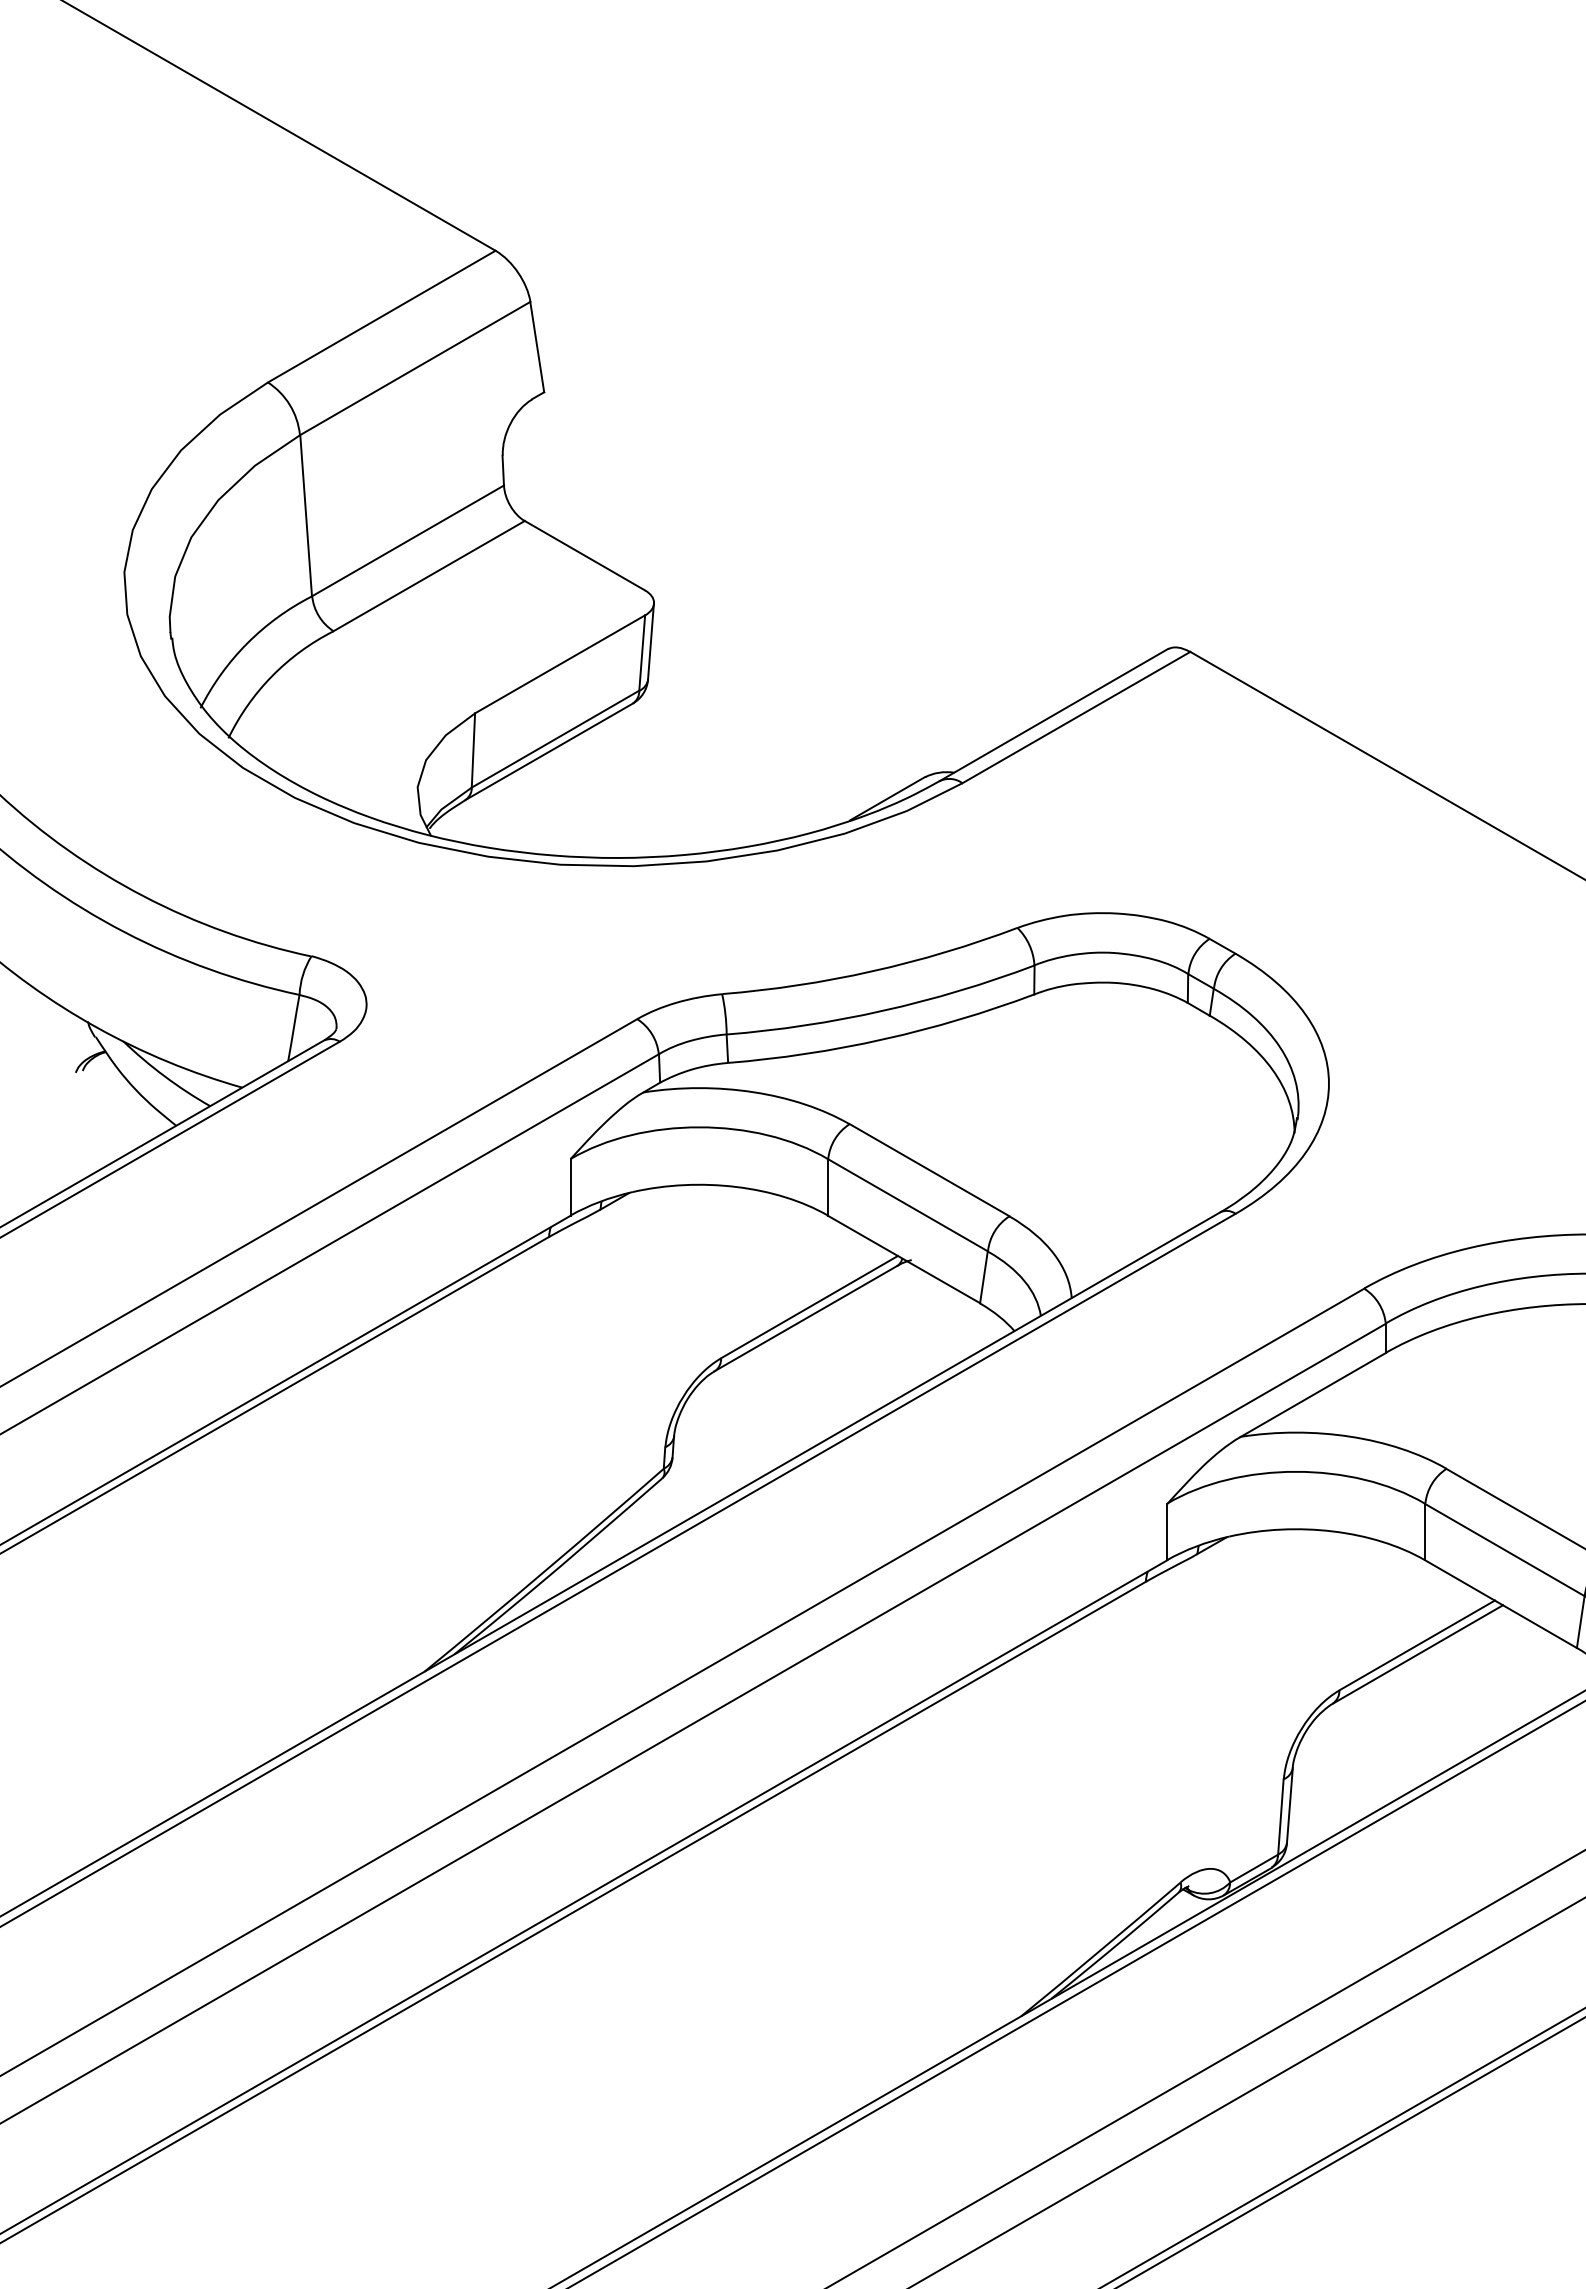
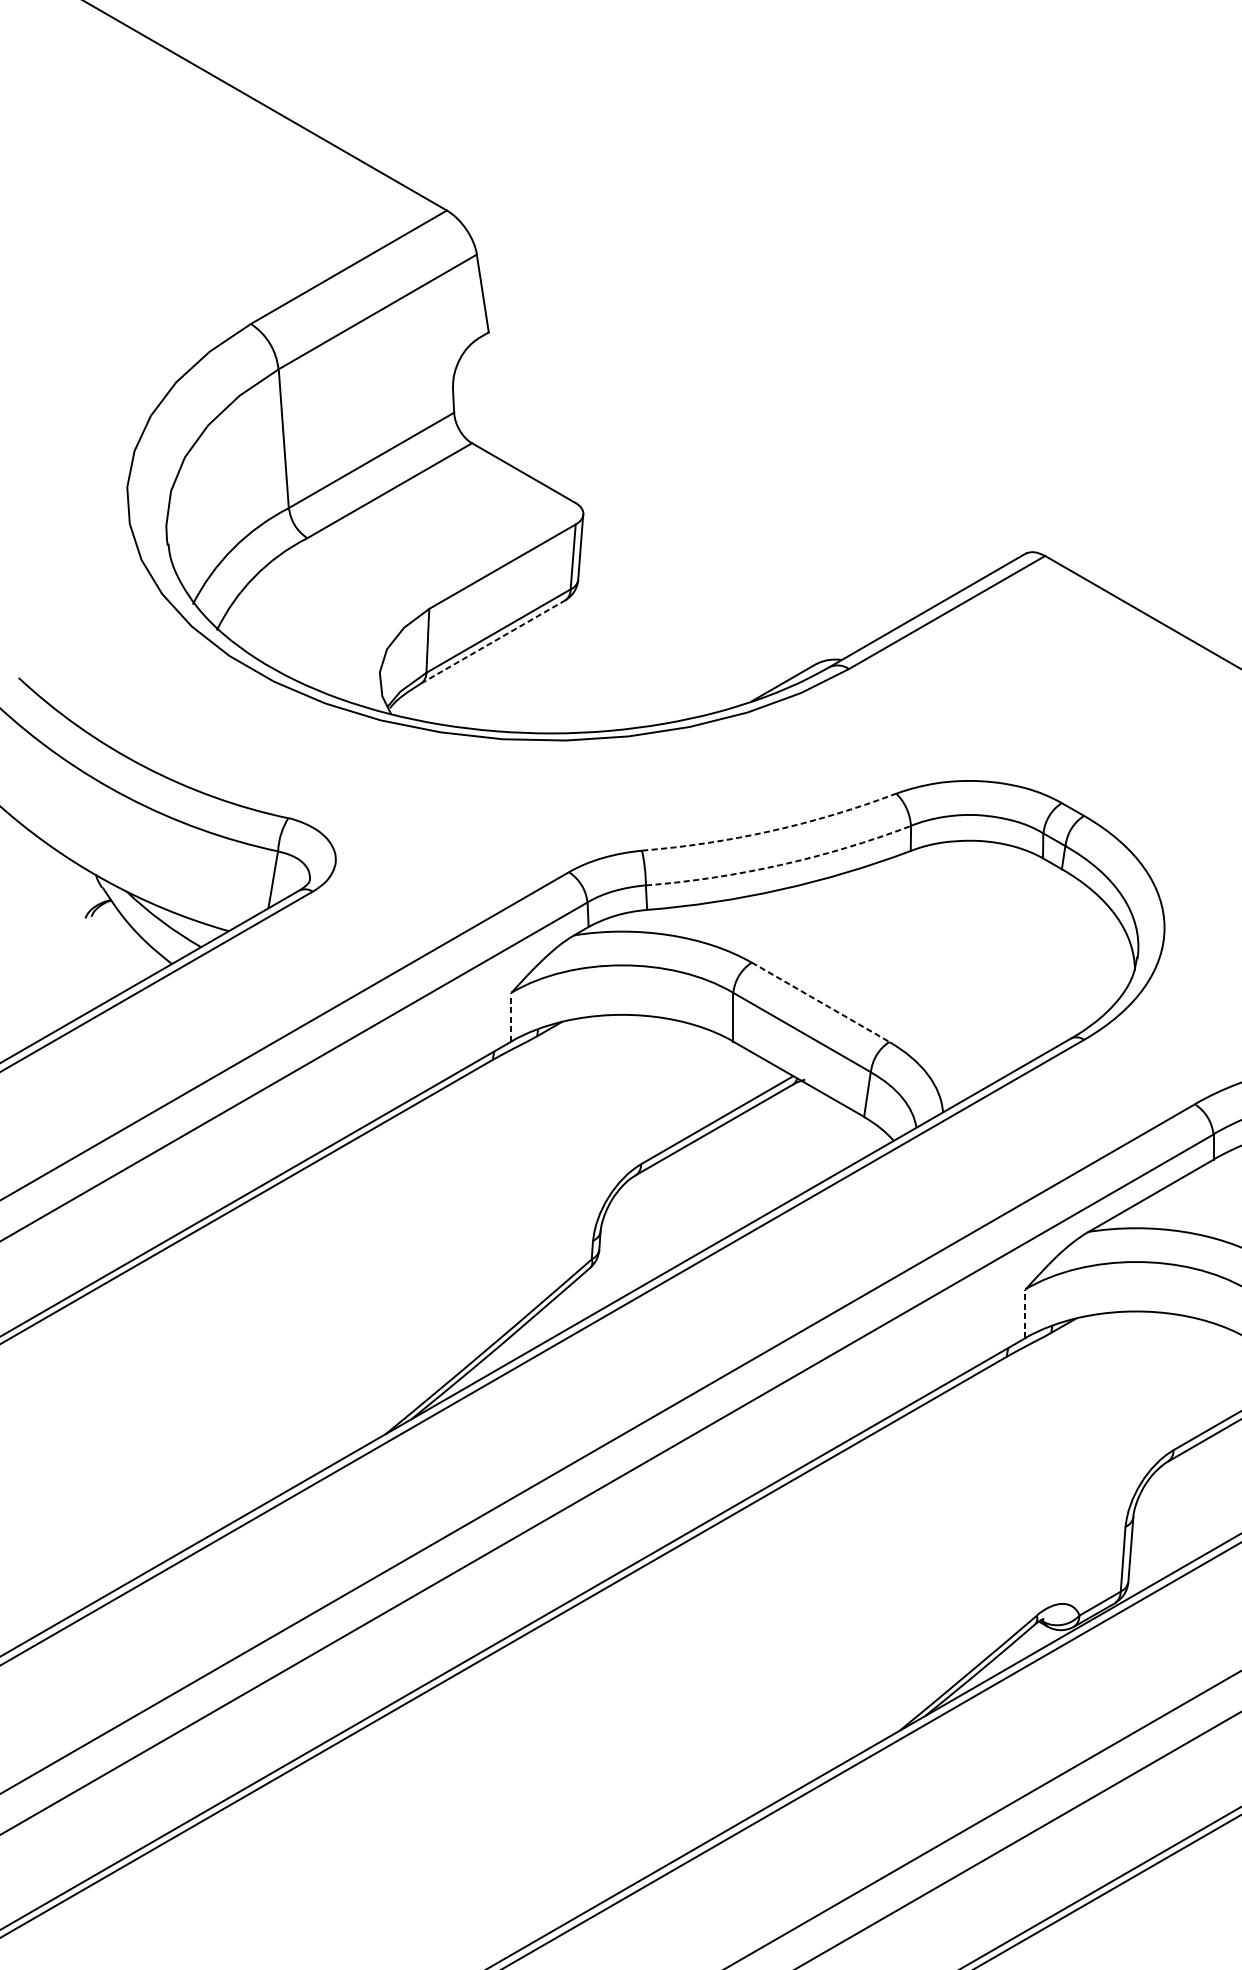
line: (549, 751) -> (493, 641), solid -> dashed
arc: (872, 971) -> (771, 831), solid -> dashed
arc: (883, 1010) -> (780, 864), solid -> dashed
line: (929, 1170) -> (820, 1002), solid -> dashed
line: (570, 1186) -> (511, 1016), solid -> dashed
line: (1167, 1531) -> (1025, 1313), solid -> dashed

